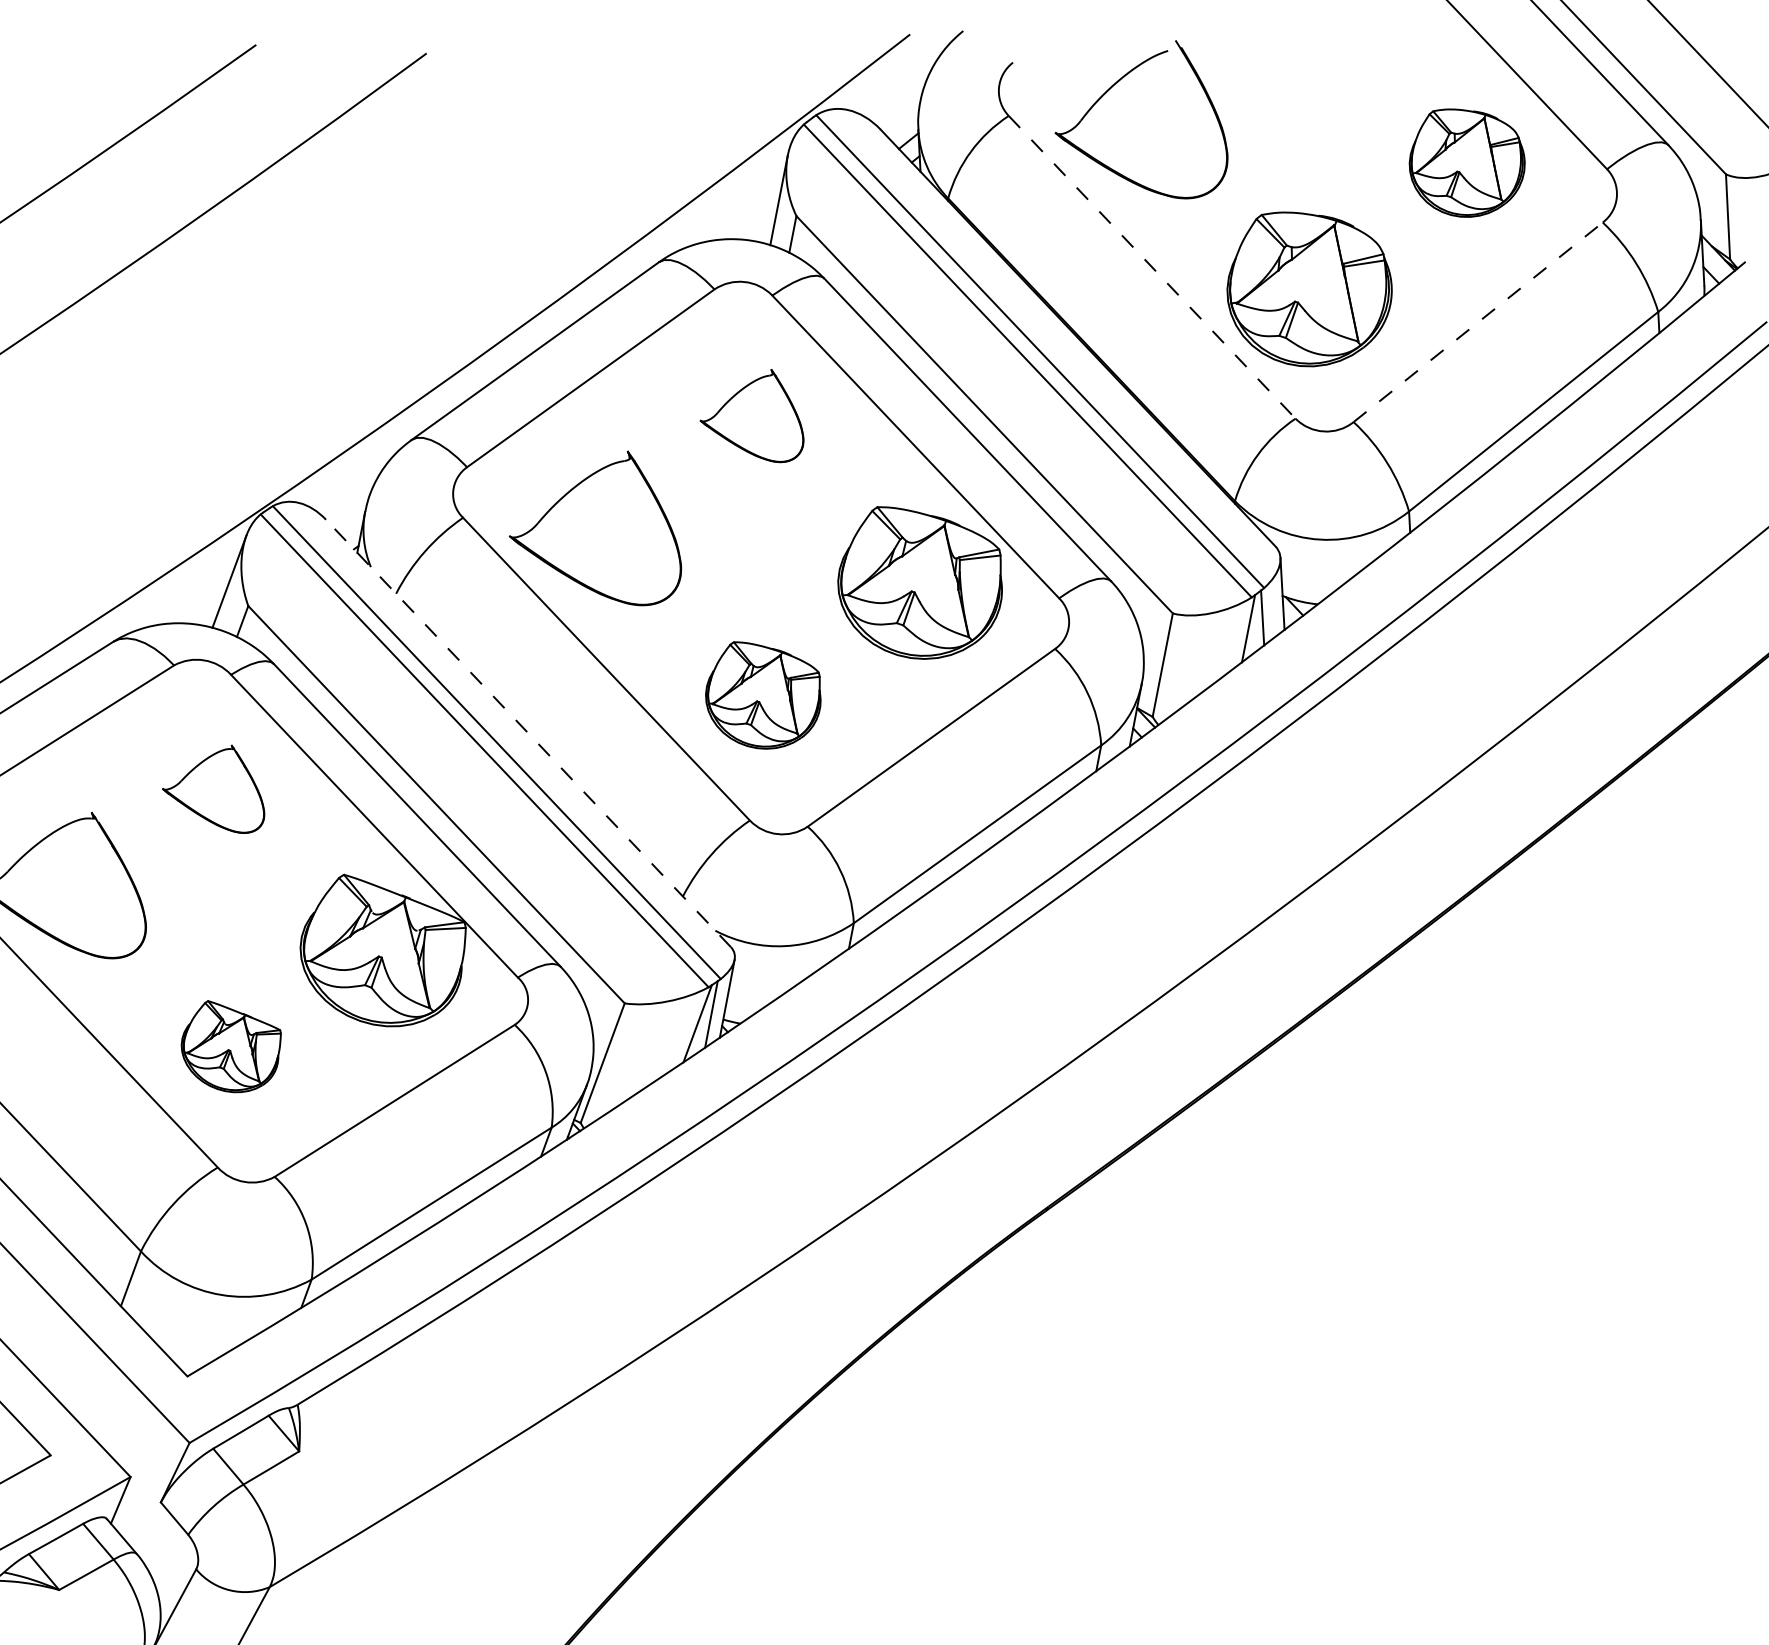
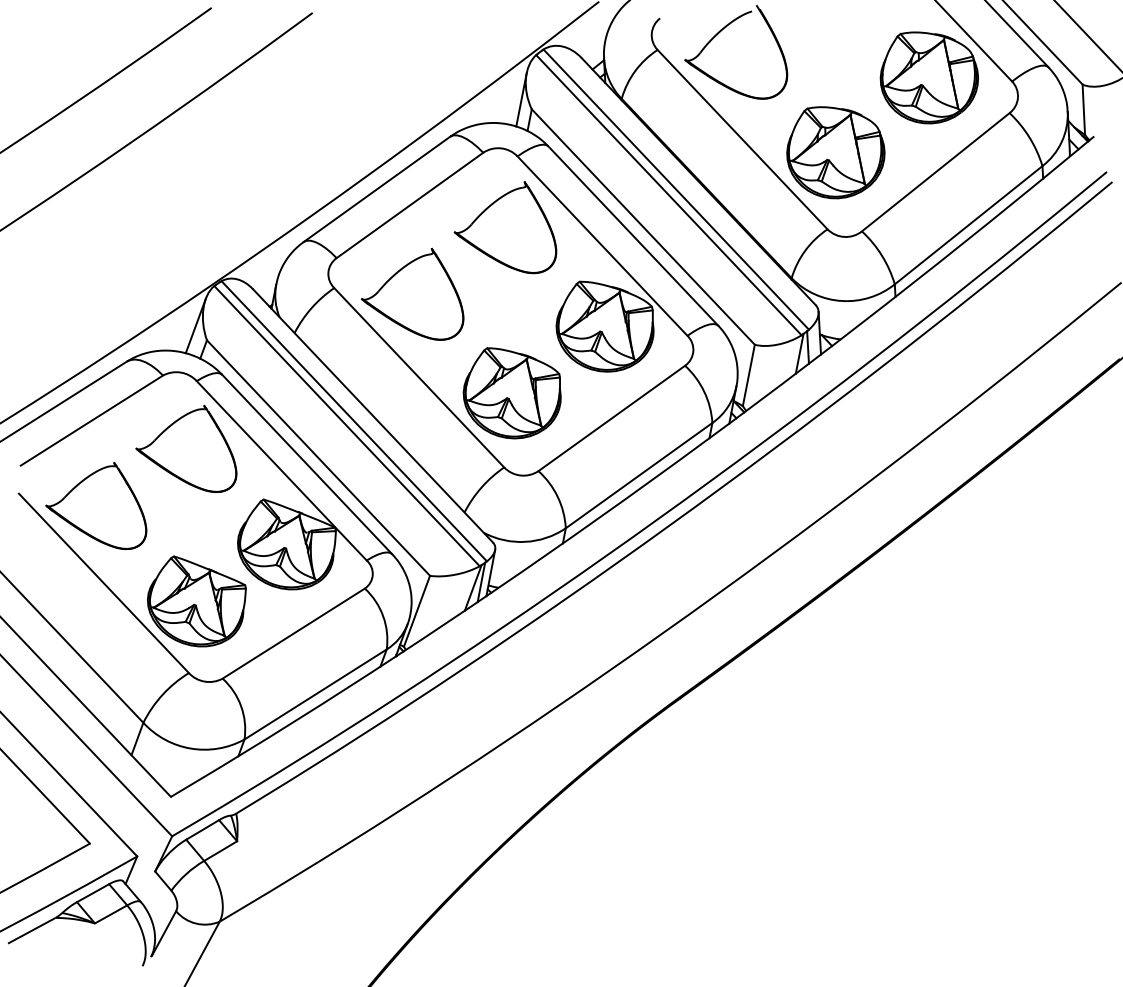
part: (1465, 162) -> (928, 77), size x1.43
line: (1152, 267) -> (742, 139), dashed -> solid
line: (1477, 322) -> (935, 172), dashed -> solid
part: (752, 415) -> (505, 227), size x1.67
part: (762, 695) -> (511, 393), size x1.43
line: (527, 732) -> (372, 415), dashed -> solid
part: (213, 788) -> (186, 448), size x1.67
part: (230, 1046) -> (196, 601), size x1.67

